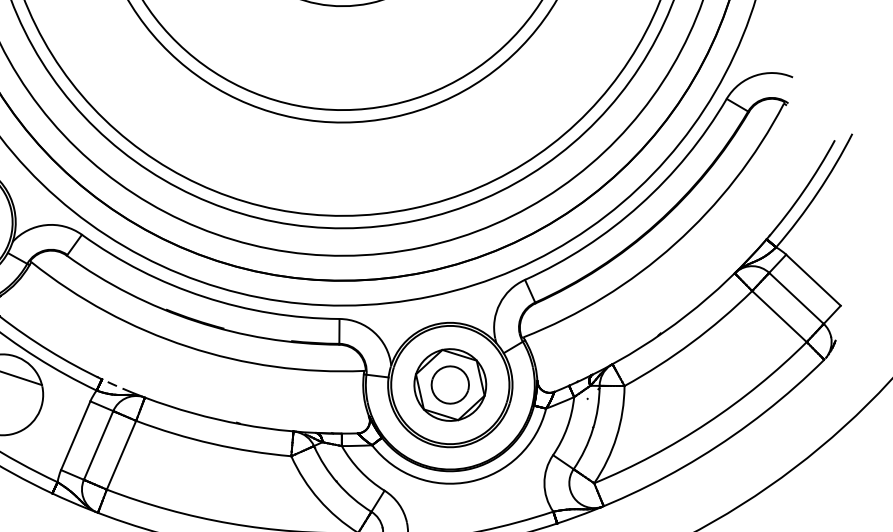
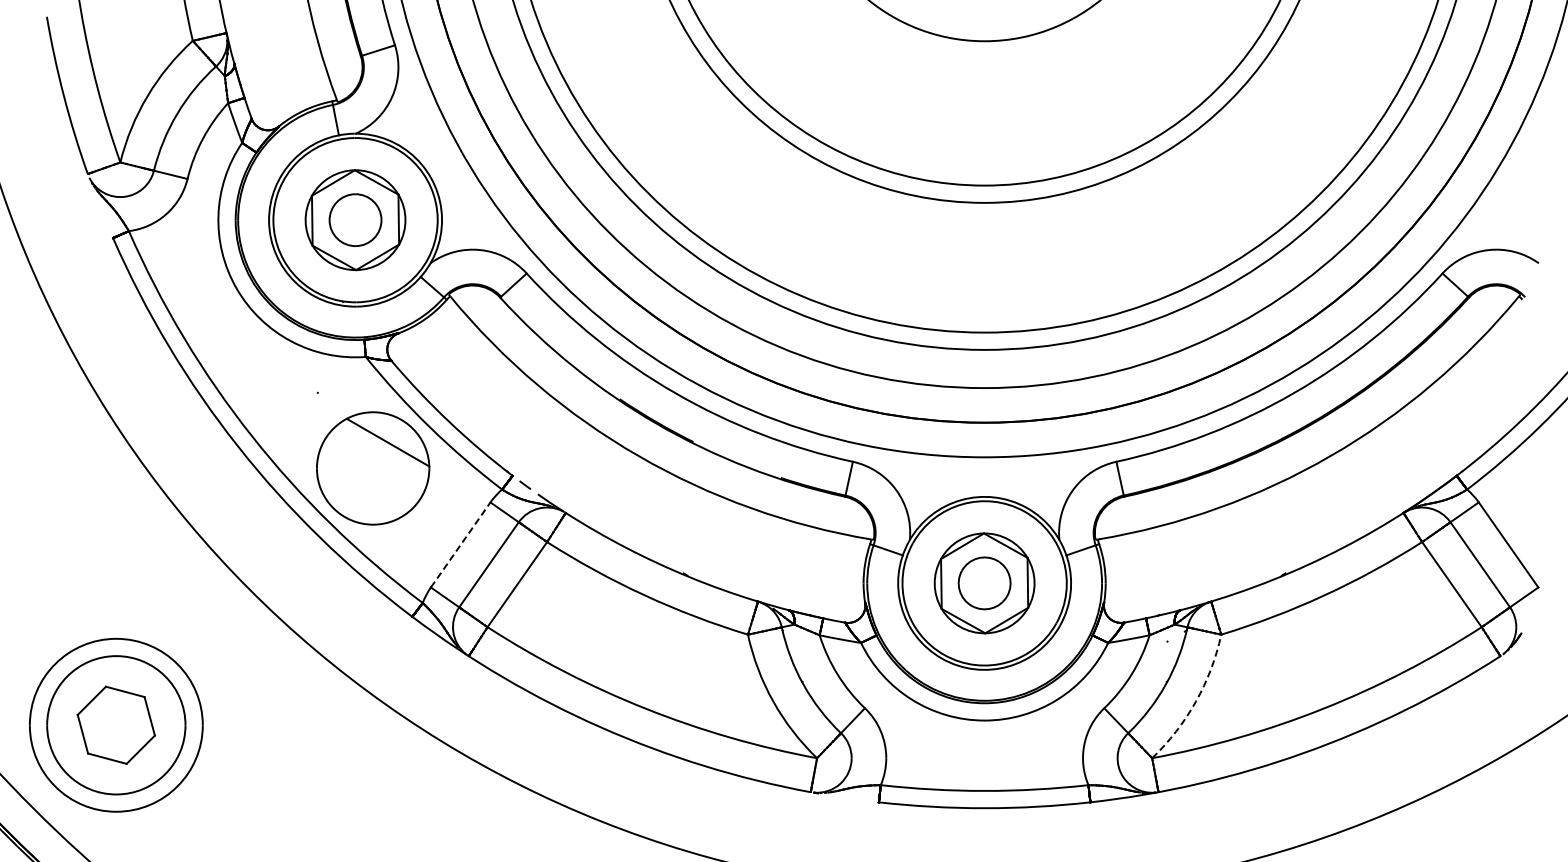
line: (75, 435) -> (460, 544), solid -> dashed
arc: (616, 436) -> (1195, 701), solid -> dashed

